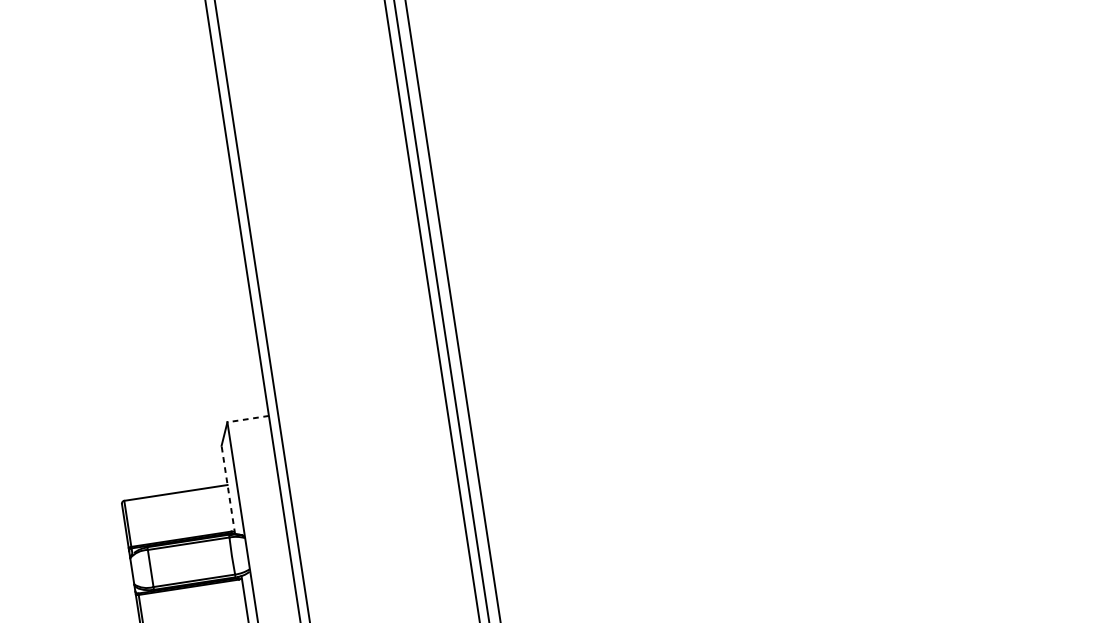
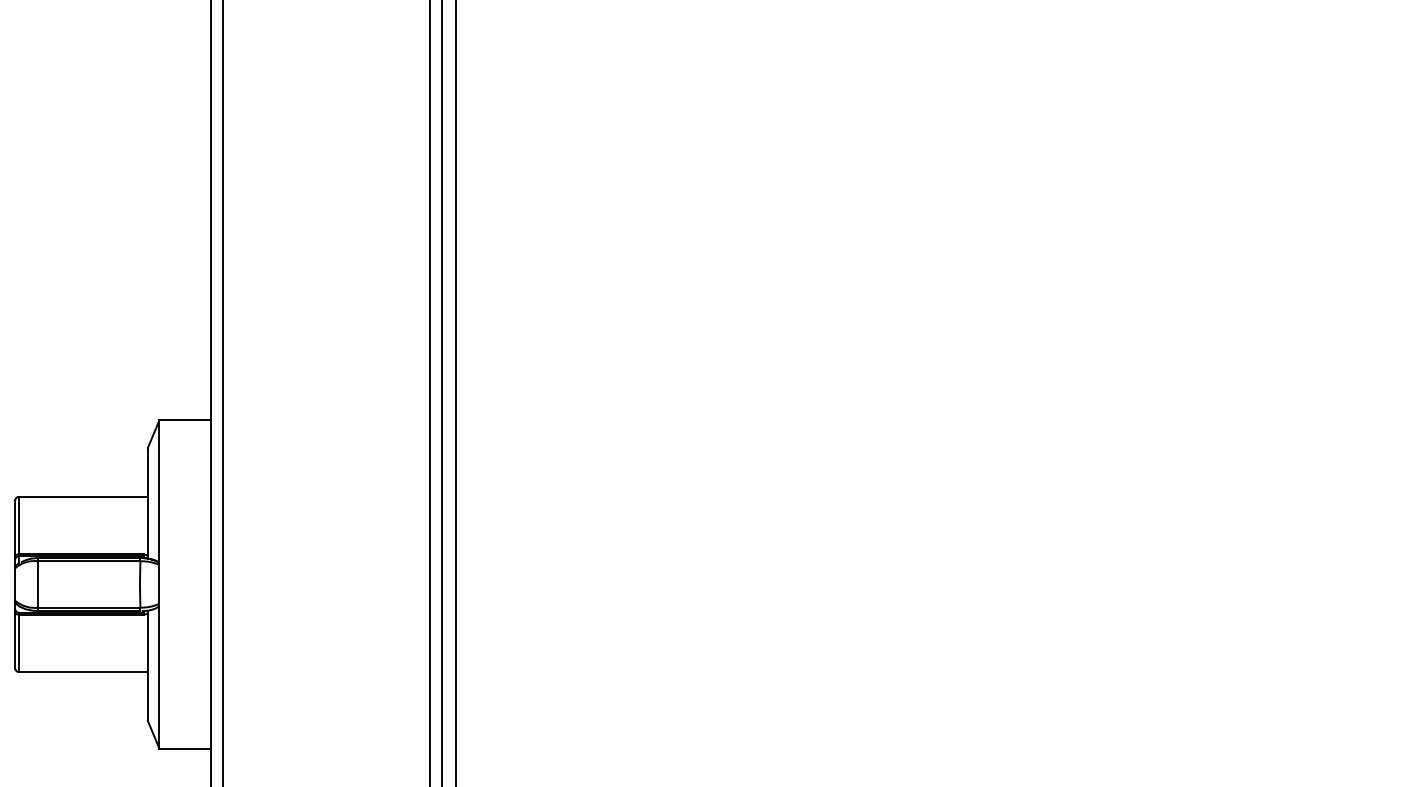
line: (248, 419) -> (185, 420), dashed -> solid
line: (227, 489) -> (147, 502), dashed -> solid

